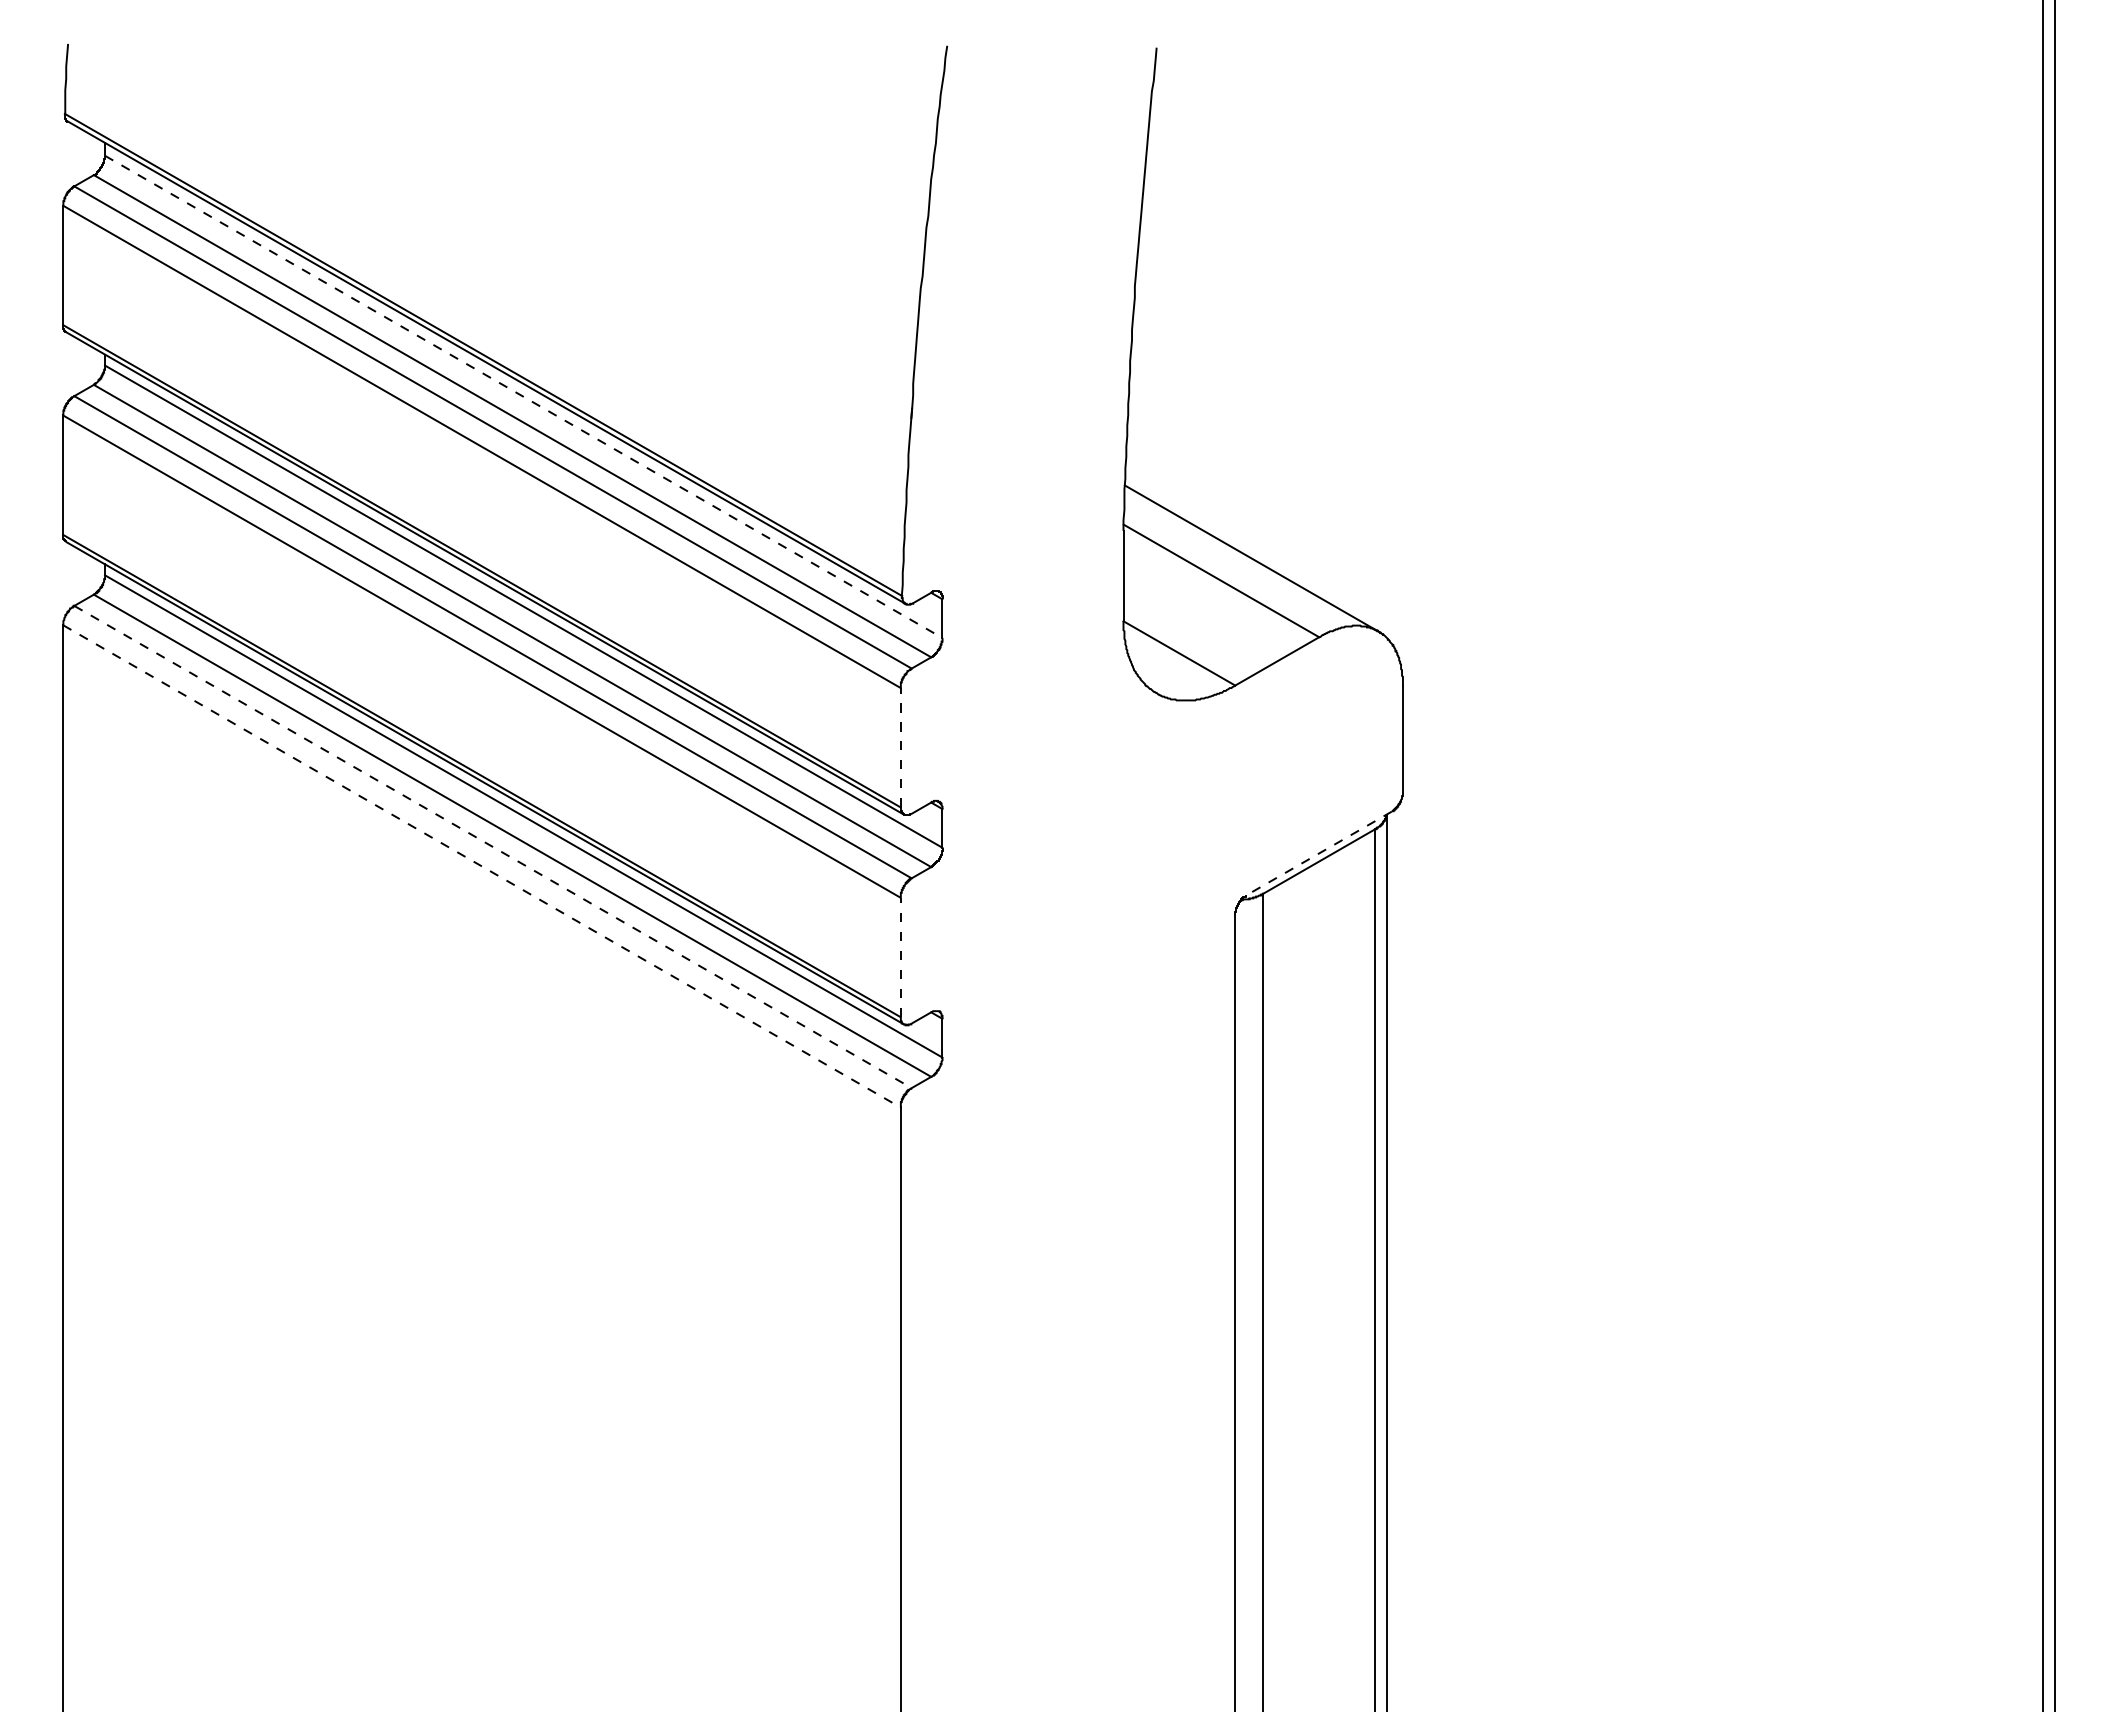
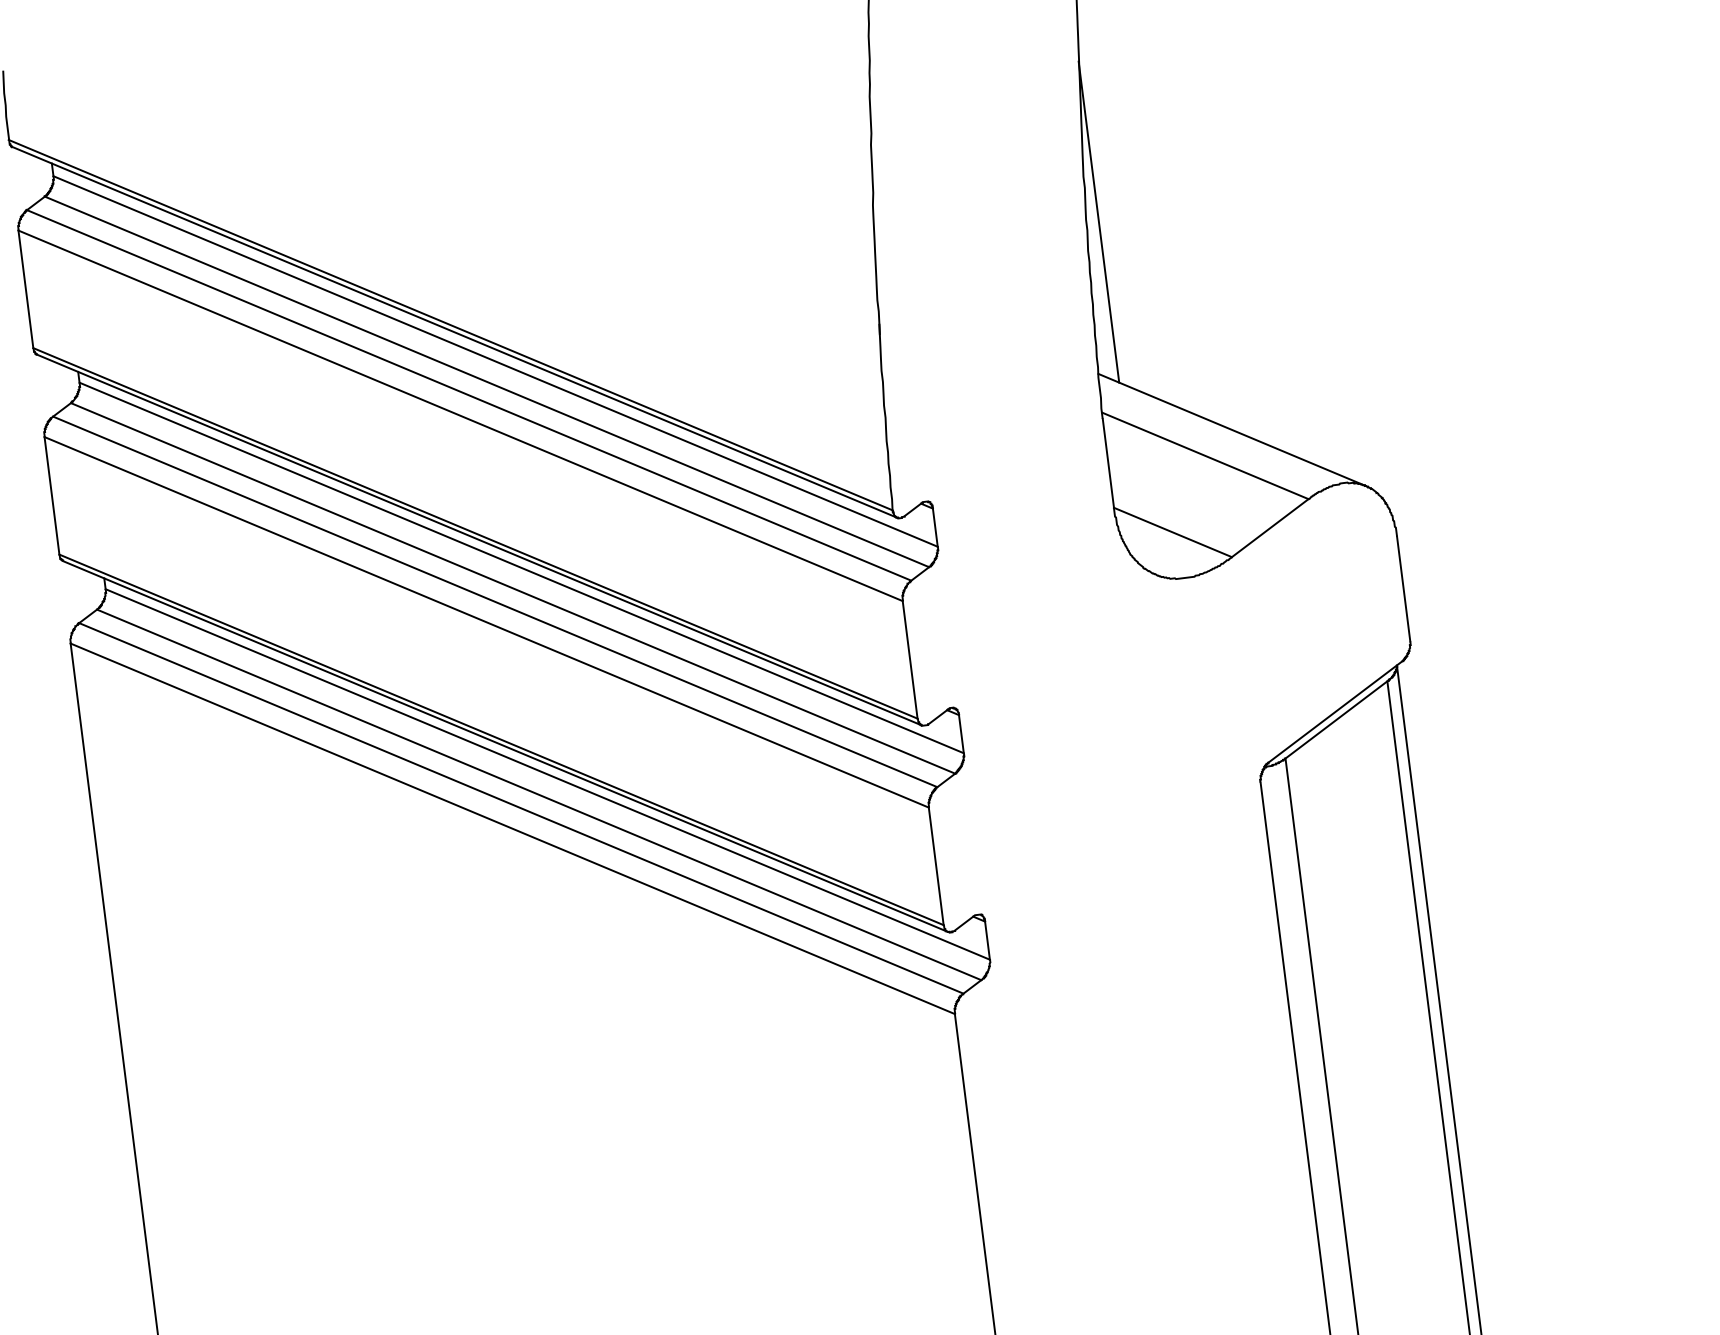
line: (1144, 333) -> (1098, 221), added
line: (524, 397) -> (496, 361), dashed -> solid
line: (900, 747) -> (910, 659), dashed -> solid
line: (493, 847) -> (521, 808), dashed -> solid
line: (1319, 853) -> (1335, 712), dashed -> solid
line: (482, 866) -> (513, 828), dashed -> solid
line: (900, 957) -> (936, 866), dashed -> solid

